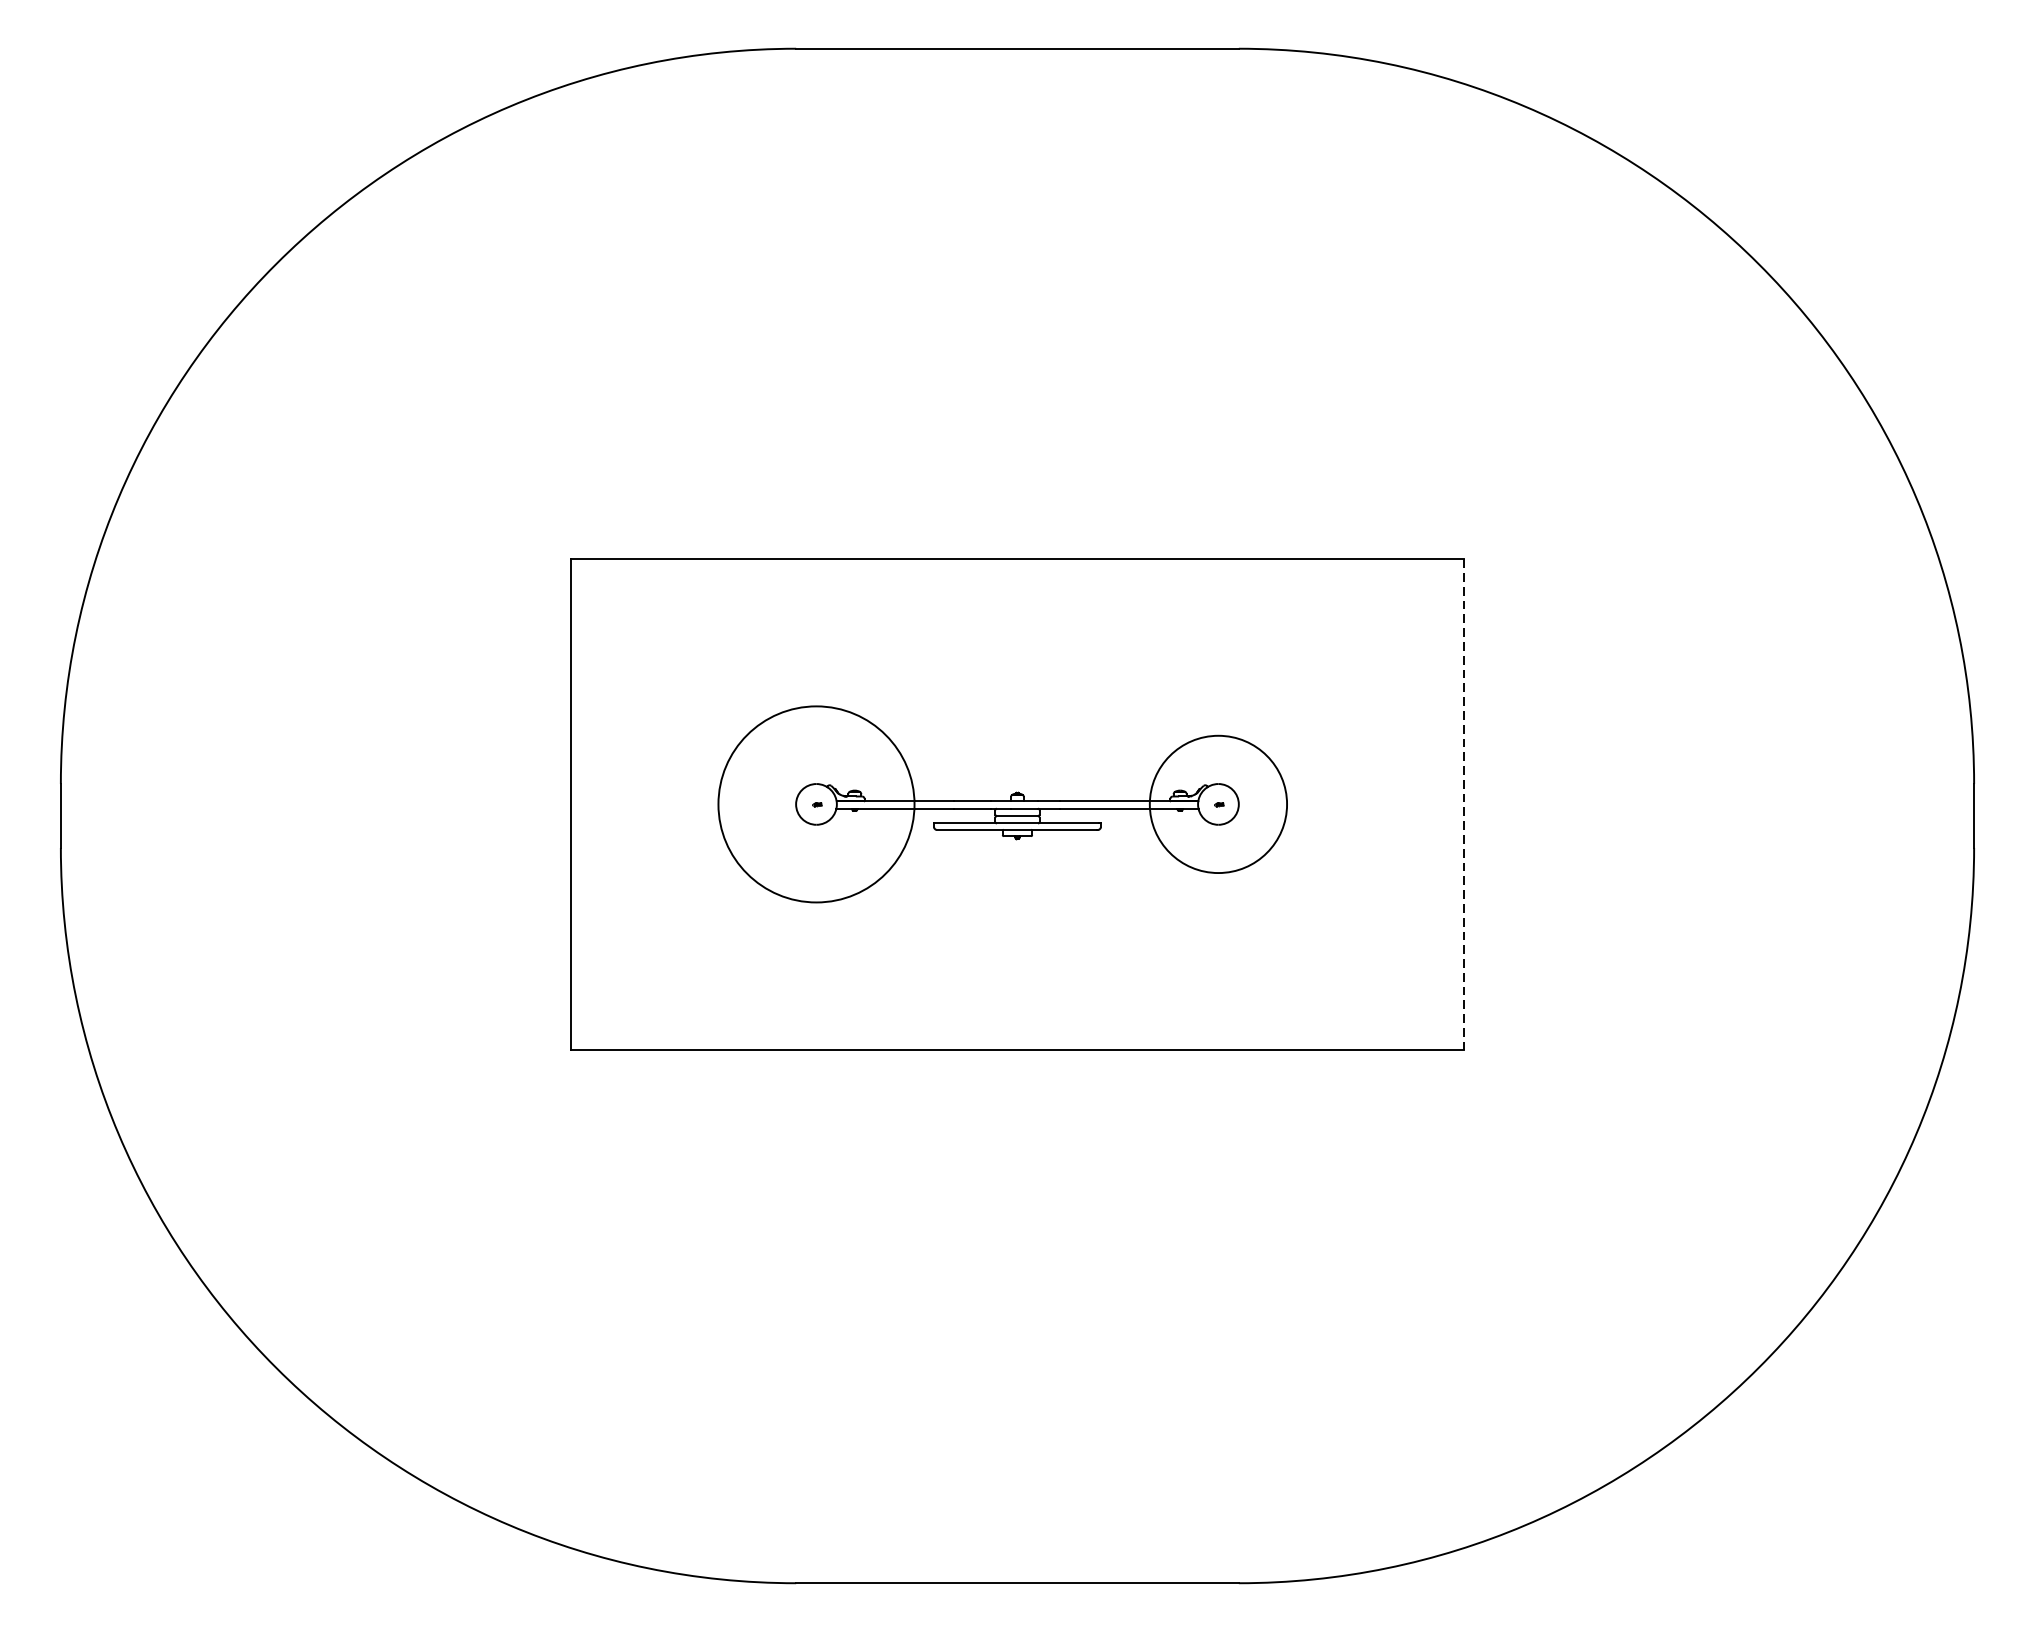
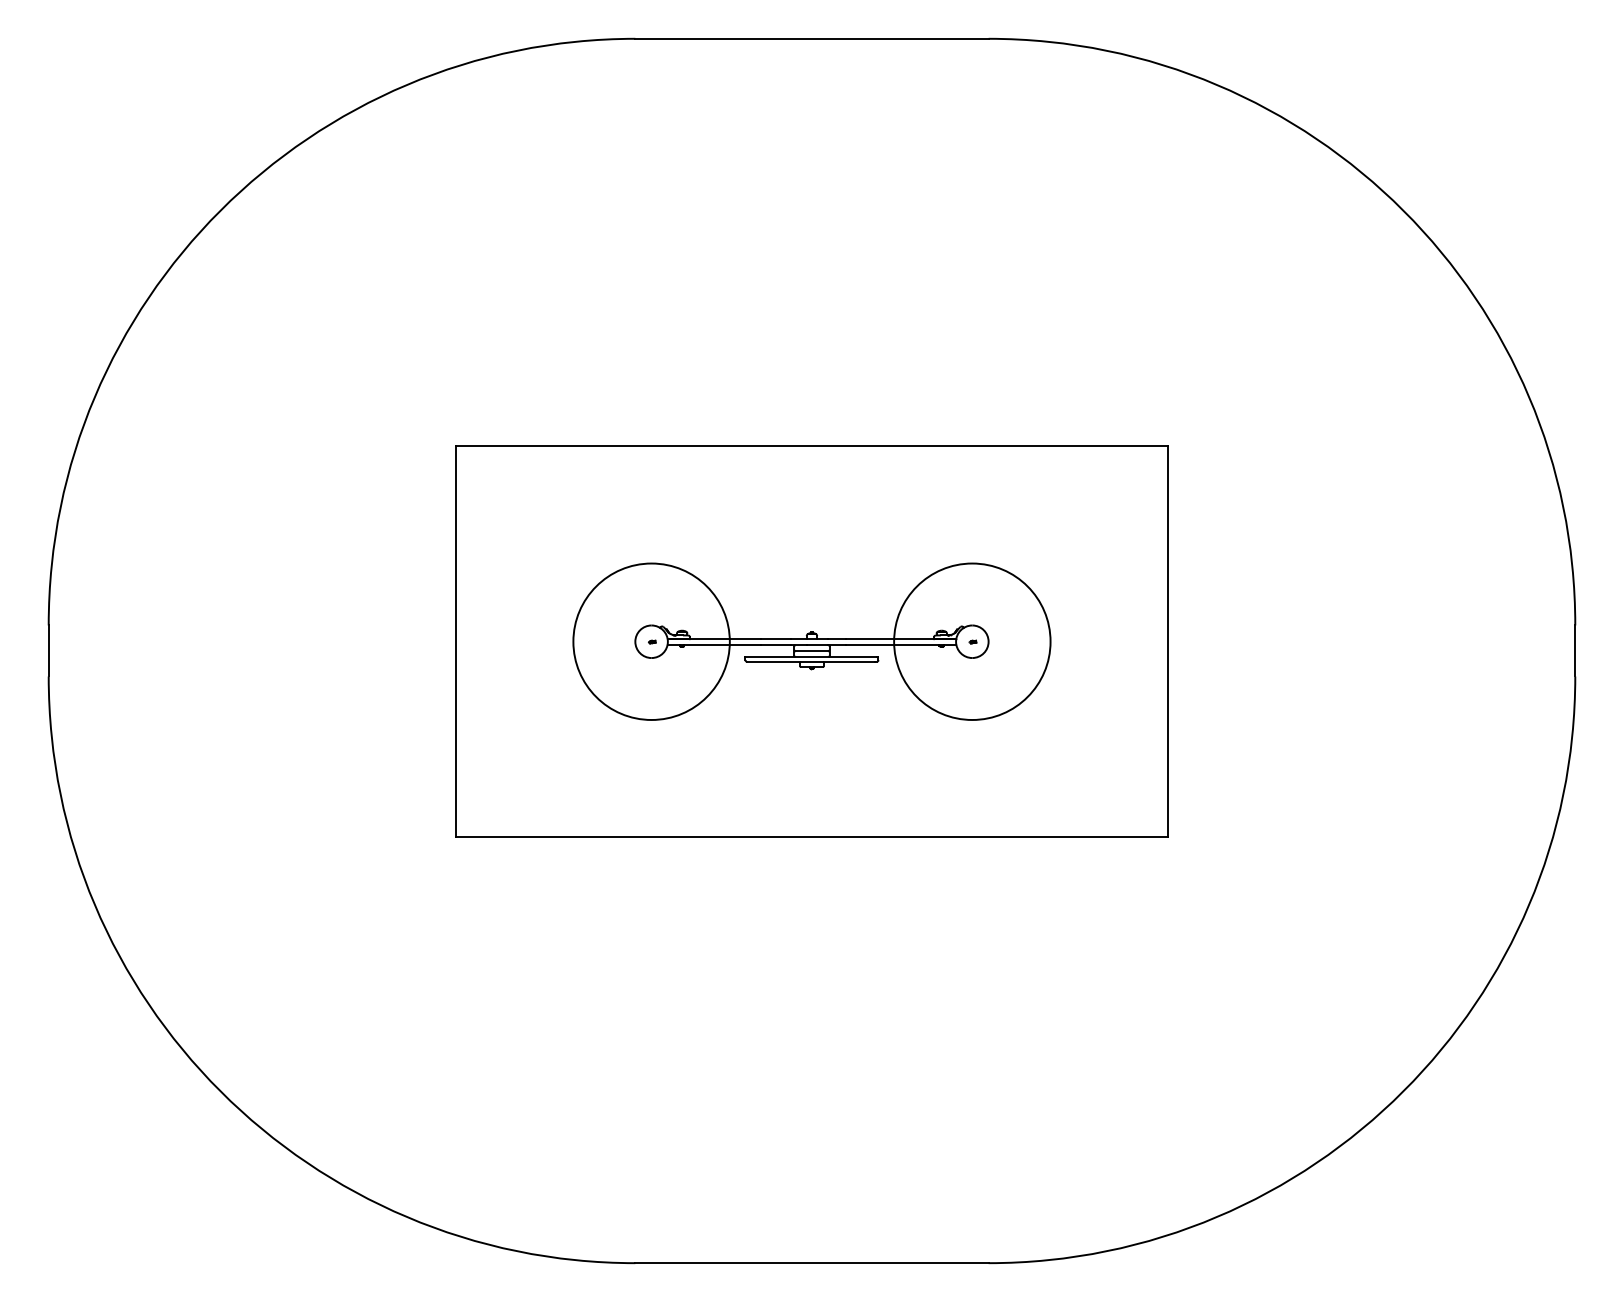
circle: (1218, 804) -> (972, 641), size x1.43
line: (1463, 804) -> (1167, 641), dashed -> solid

